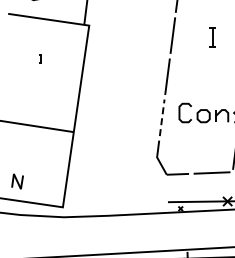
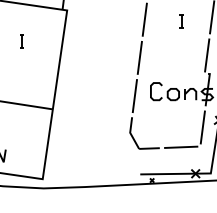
part: (212, 36) -> (181, 20), size x0.71
part: (40, 58) -> (21, 40), size x1.67
line: (162, 117) -> (135, 95), dashed -> solid

